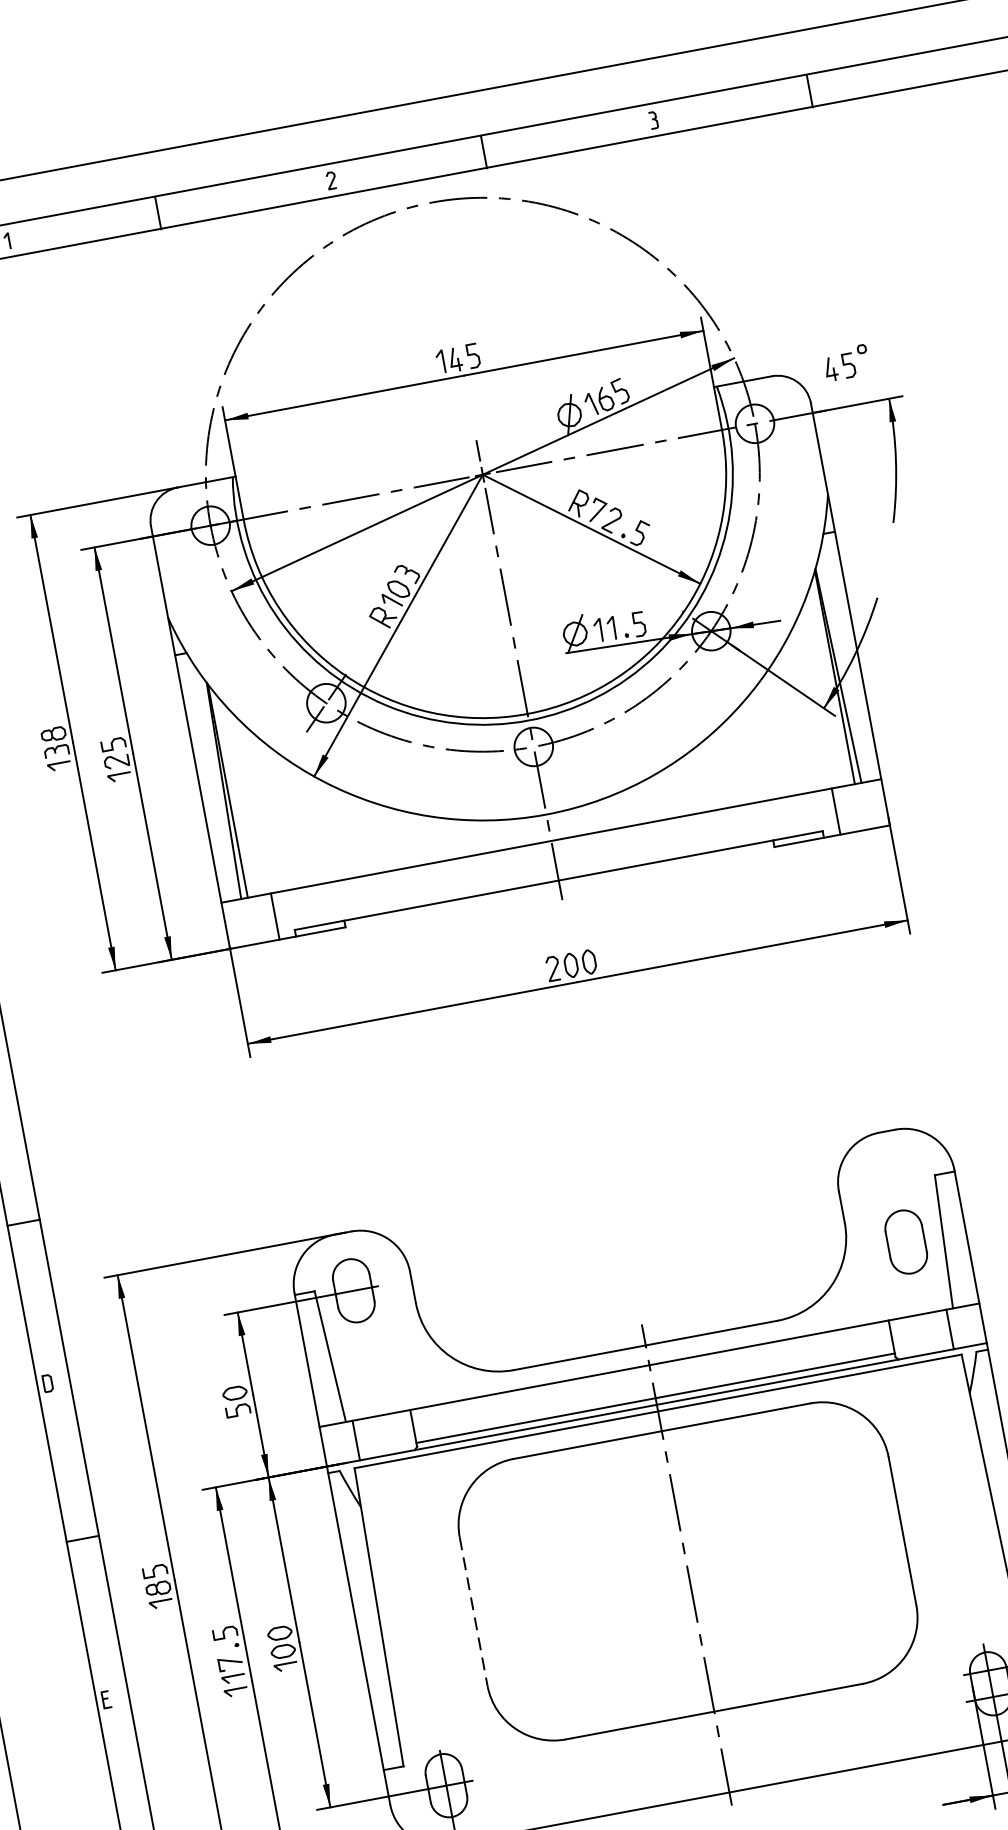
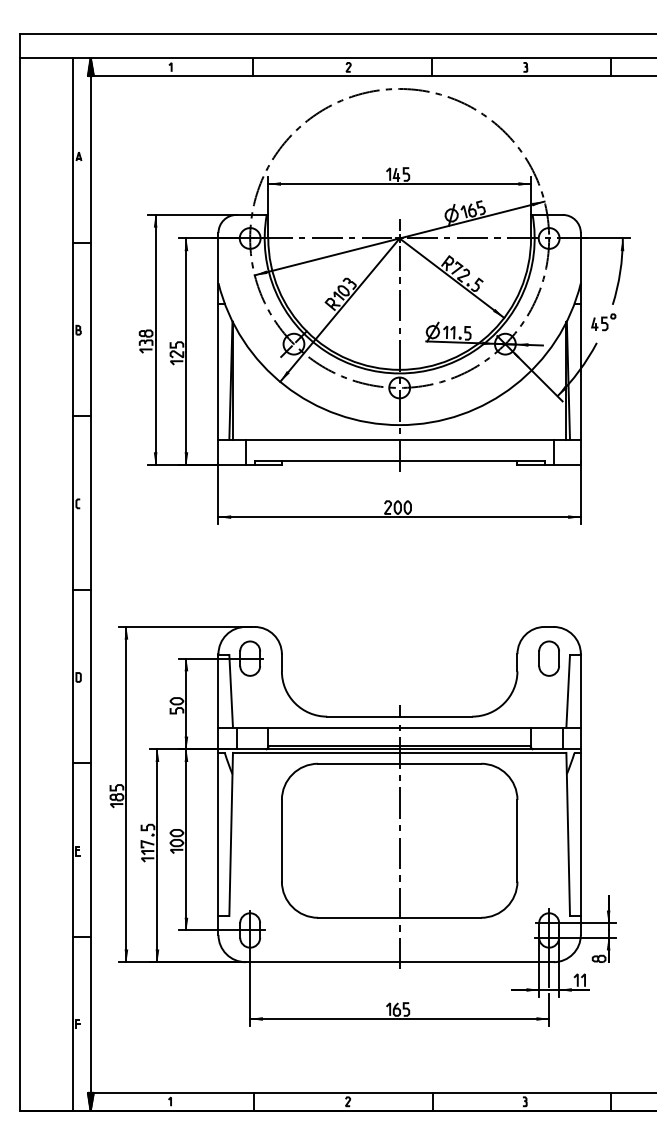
part: (846, 363) -> (603, 322), moved
part: (904, 1241) -> (548, 658), moved
line: (472, 1611) -> (281, 840), dashed -> solid

